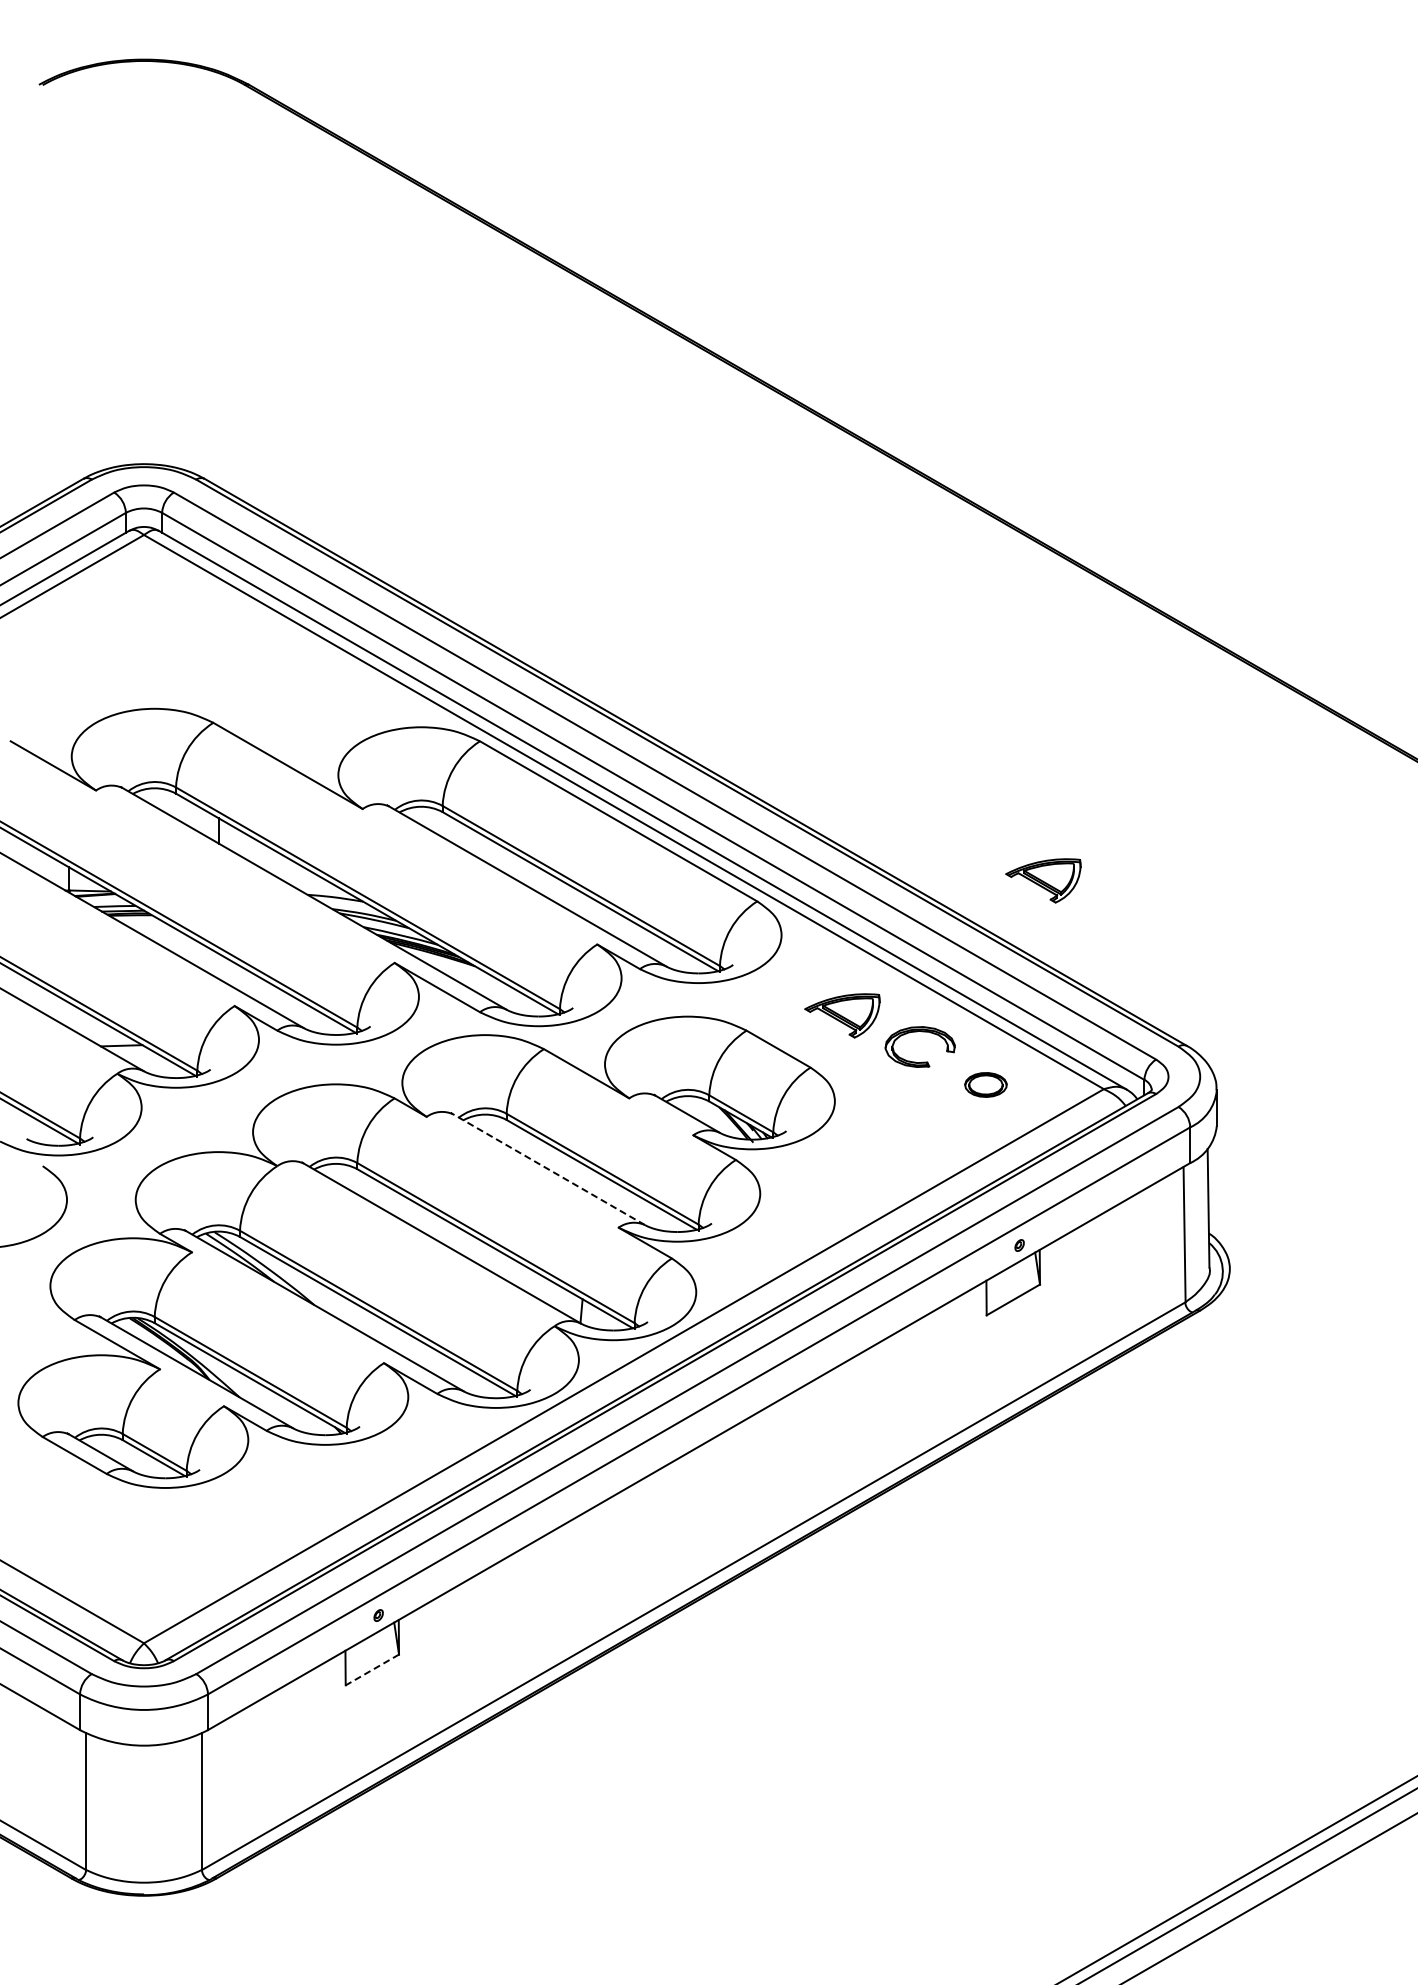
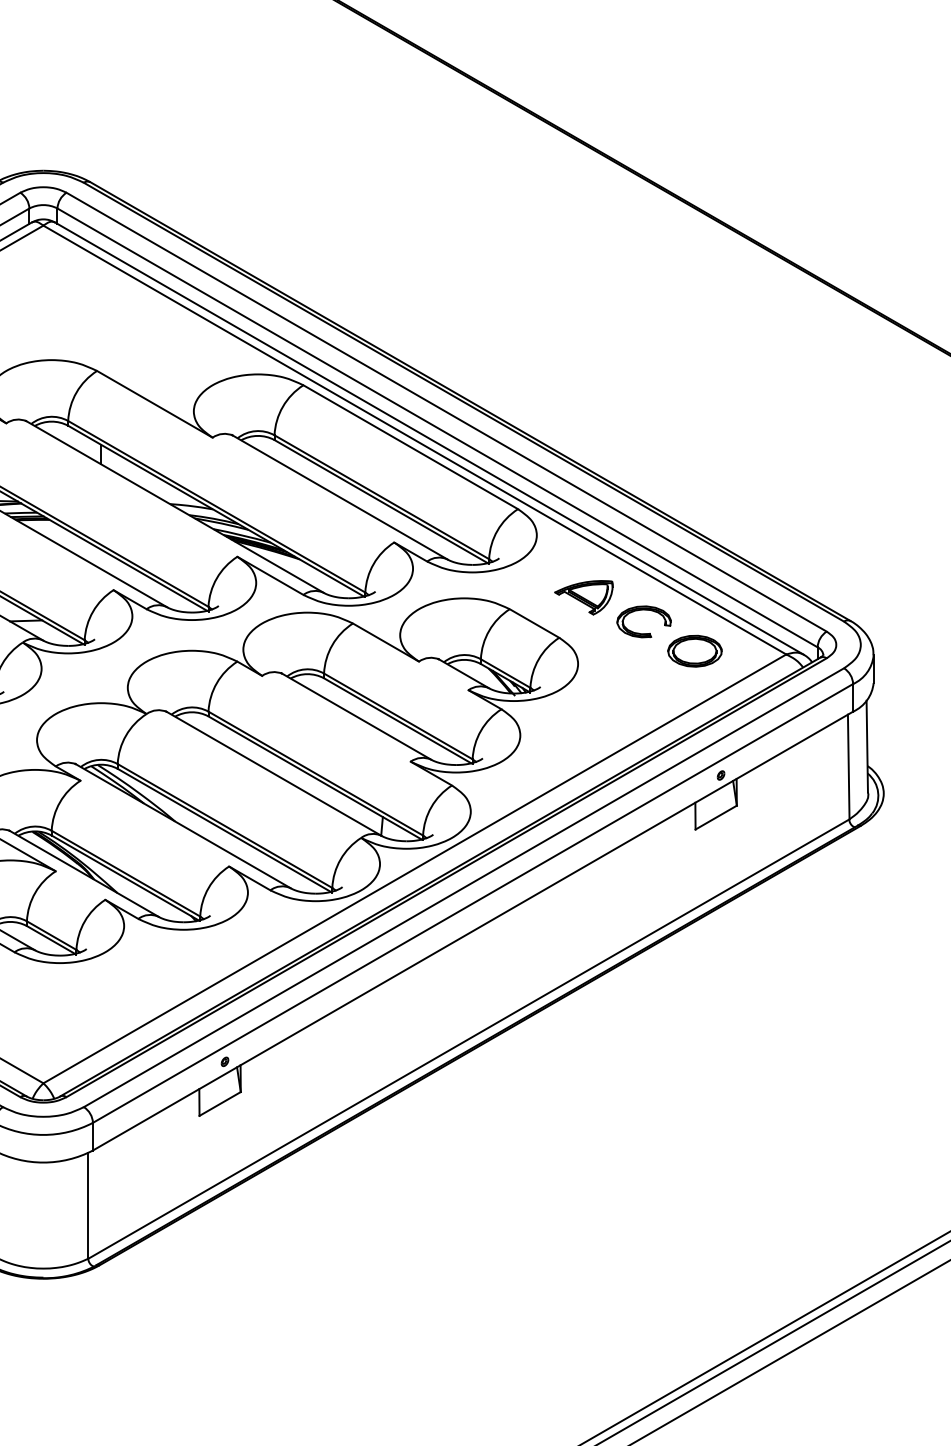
part: (1043, 880) -> (739, 493), removed
part: (985, 1084) -> (694, 650), size x1.67
line: (549, 1169) -> (357, 716), dashed -> solid
line: (372, 1669) -> (220, 1103), dashed -> solid

